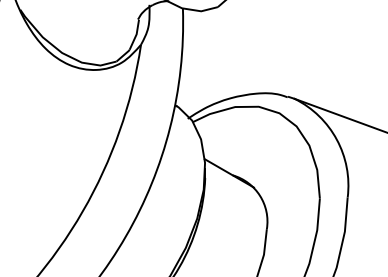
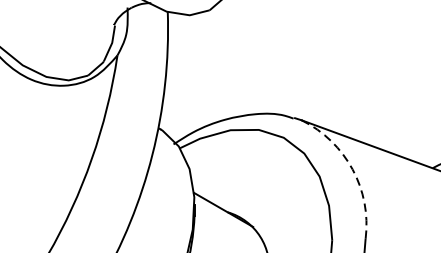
arc: (336, 139) -> (352, 169), solid -> dashed

